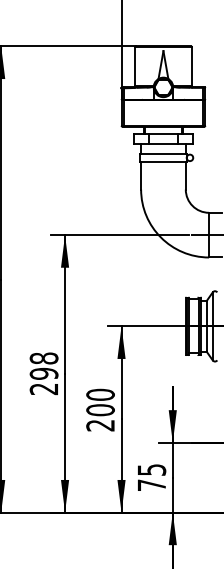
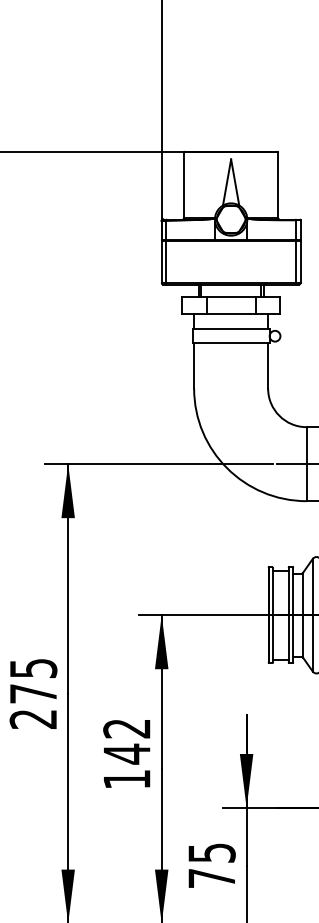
text: (43, 365) -> (32, 680), 298 -> 275
text: (100, 409) -> (126, 752), 200 -> 142

